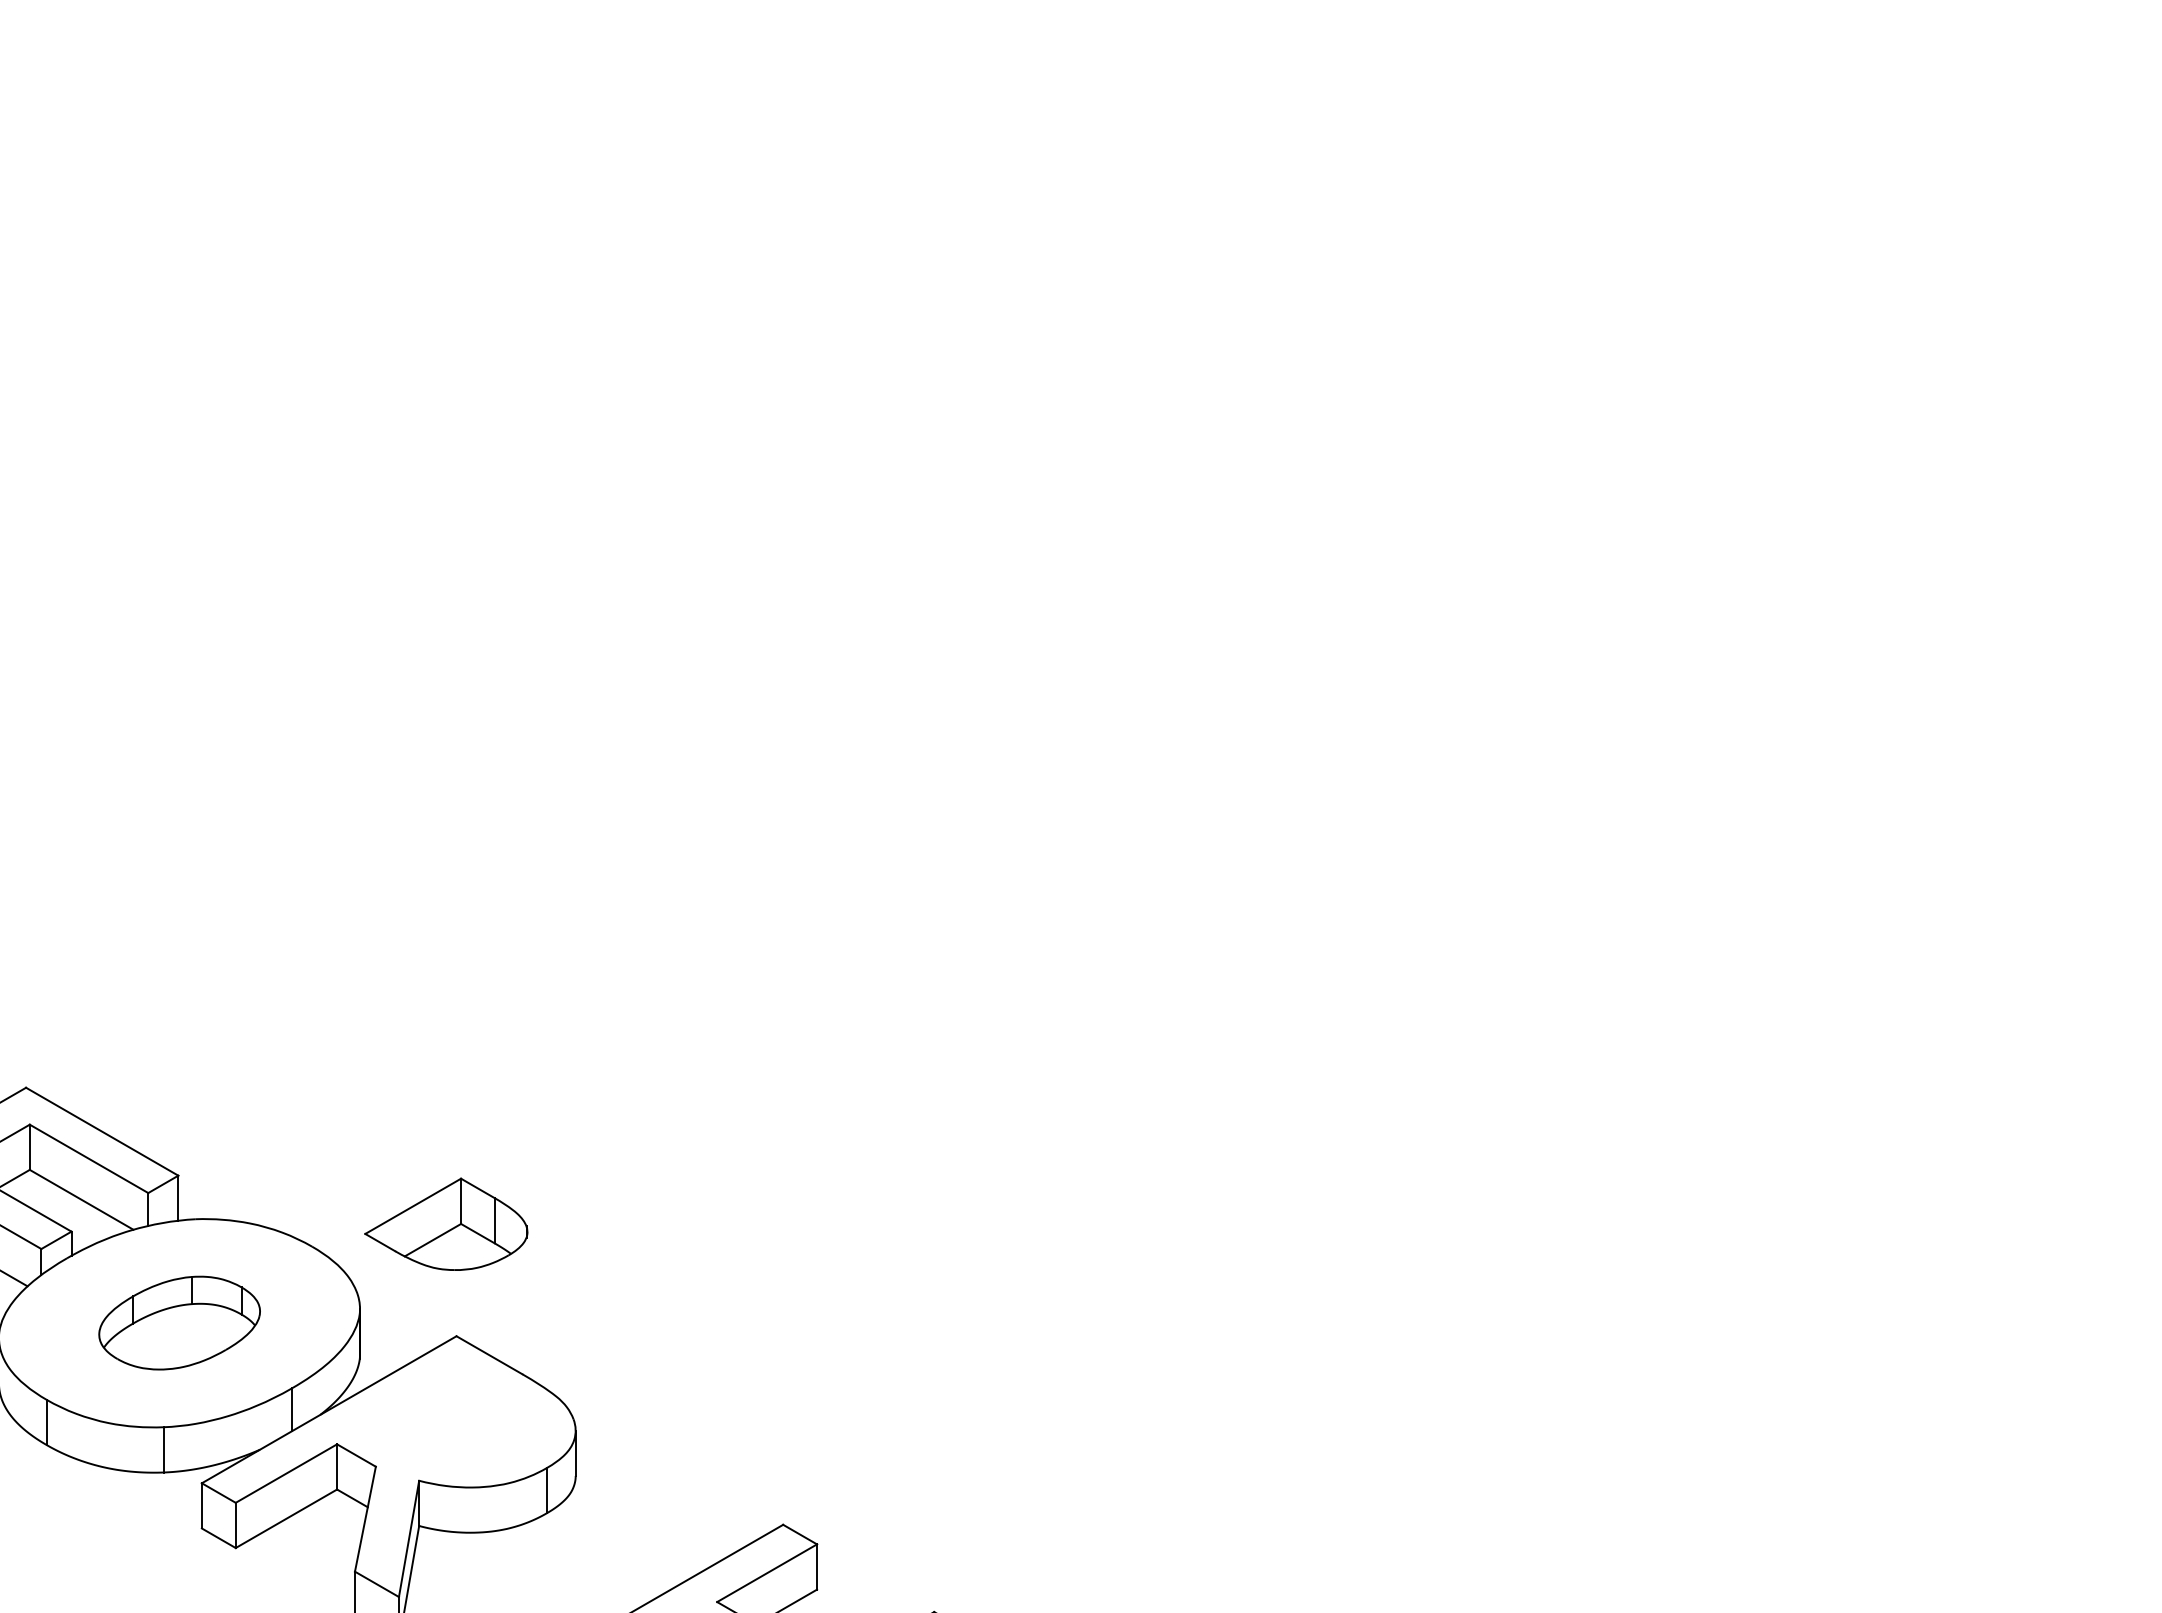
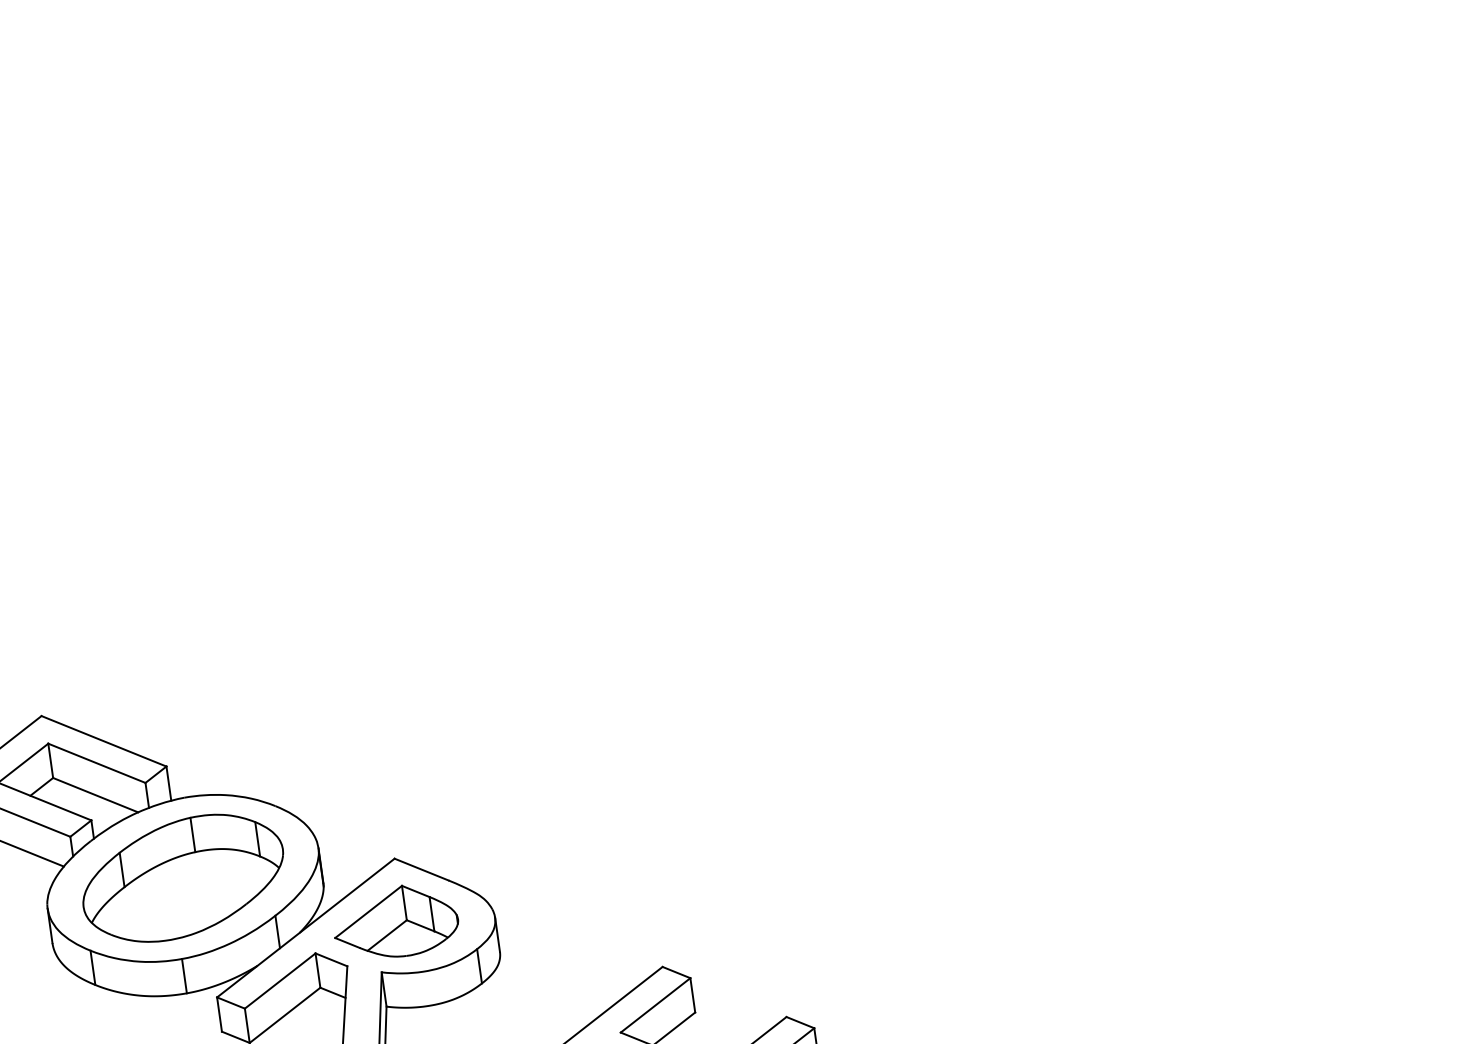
part: (446, 1223) -> (395, 921), moved
part: (179, 1322) -> (182, 877), size x1.67

